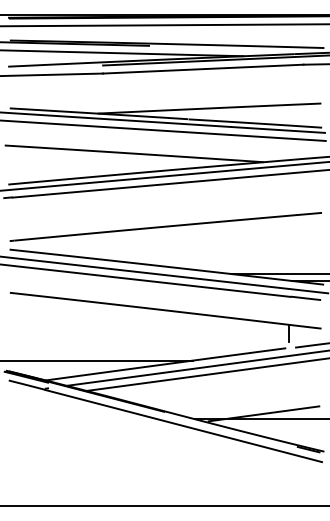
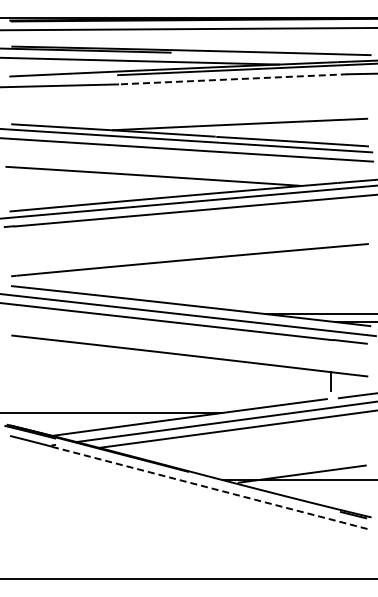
line: (202, 69) -> (232, 79), solid -> dashed
line: (183, 426) -> (210, 488), solid -> dashed

